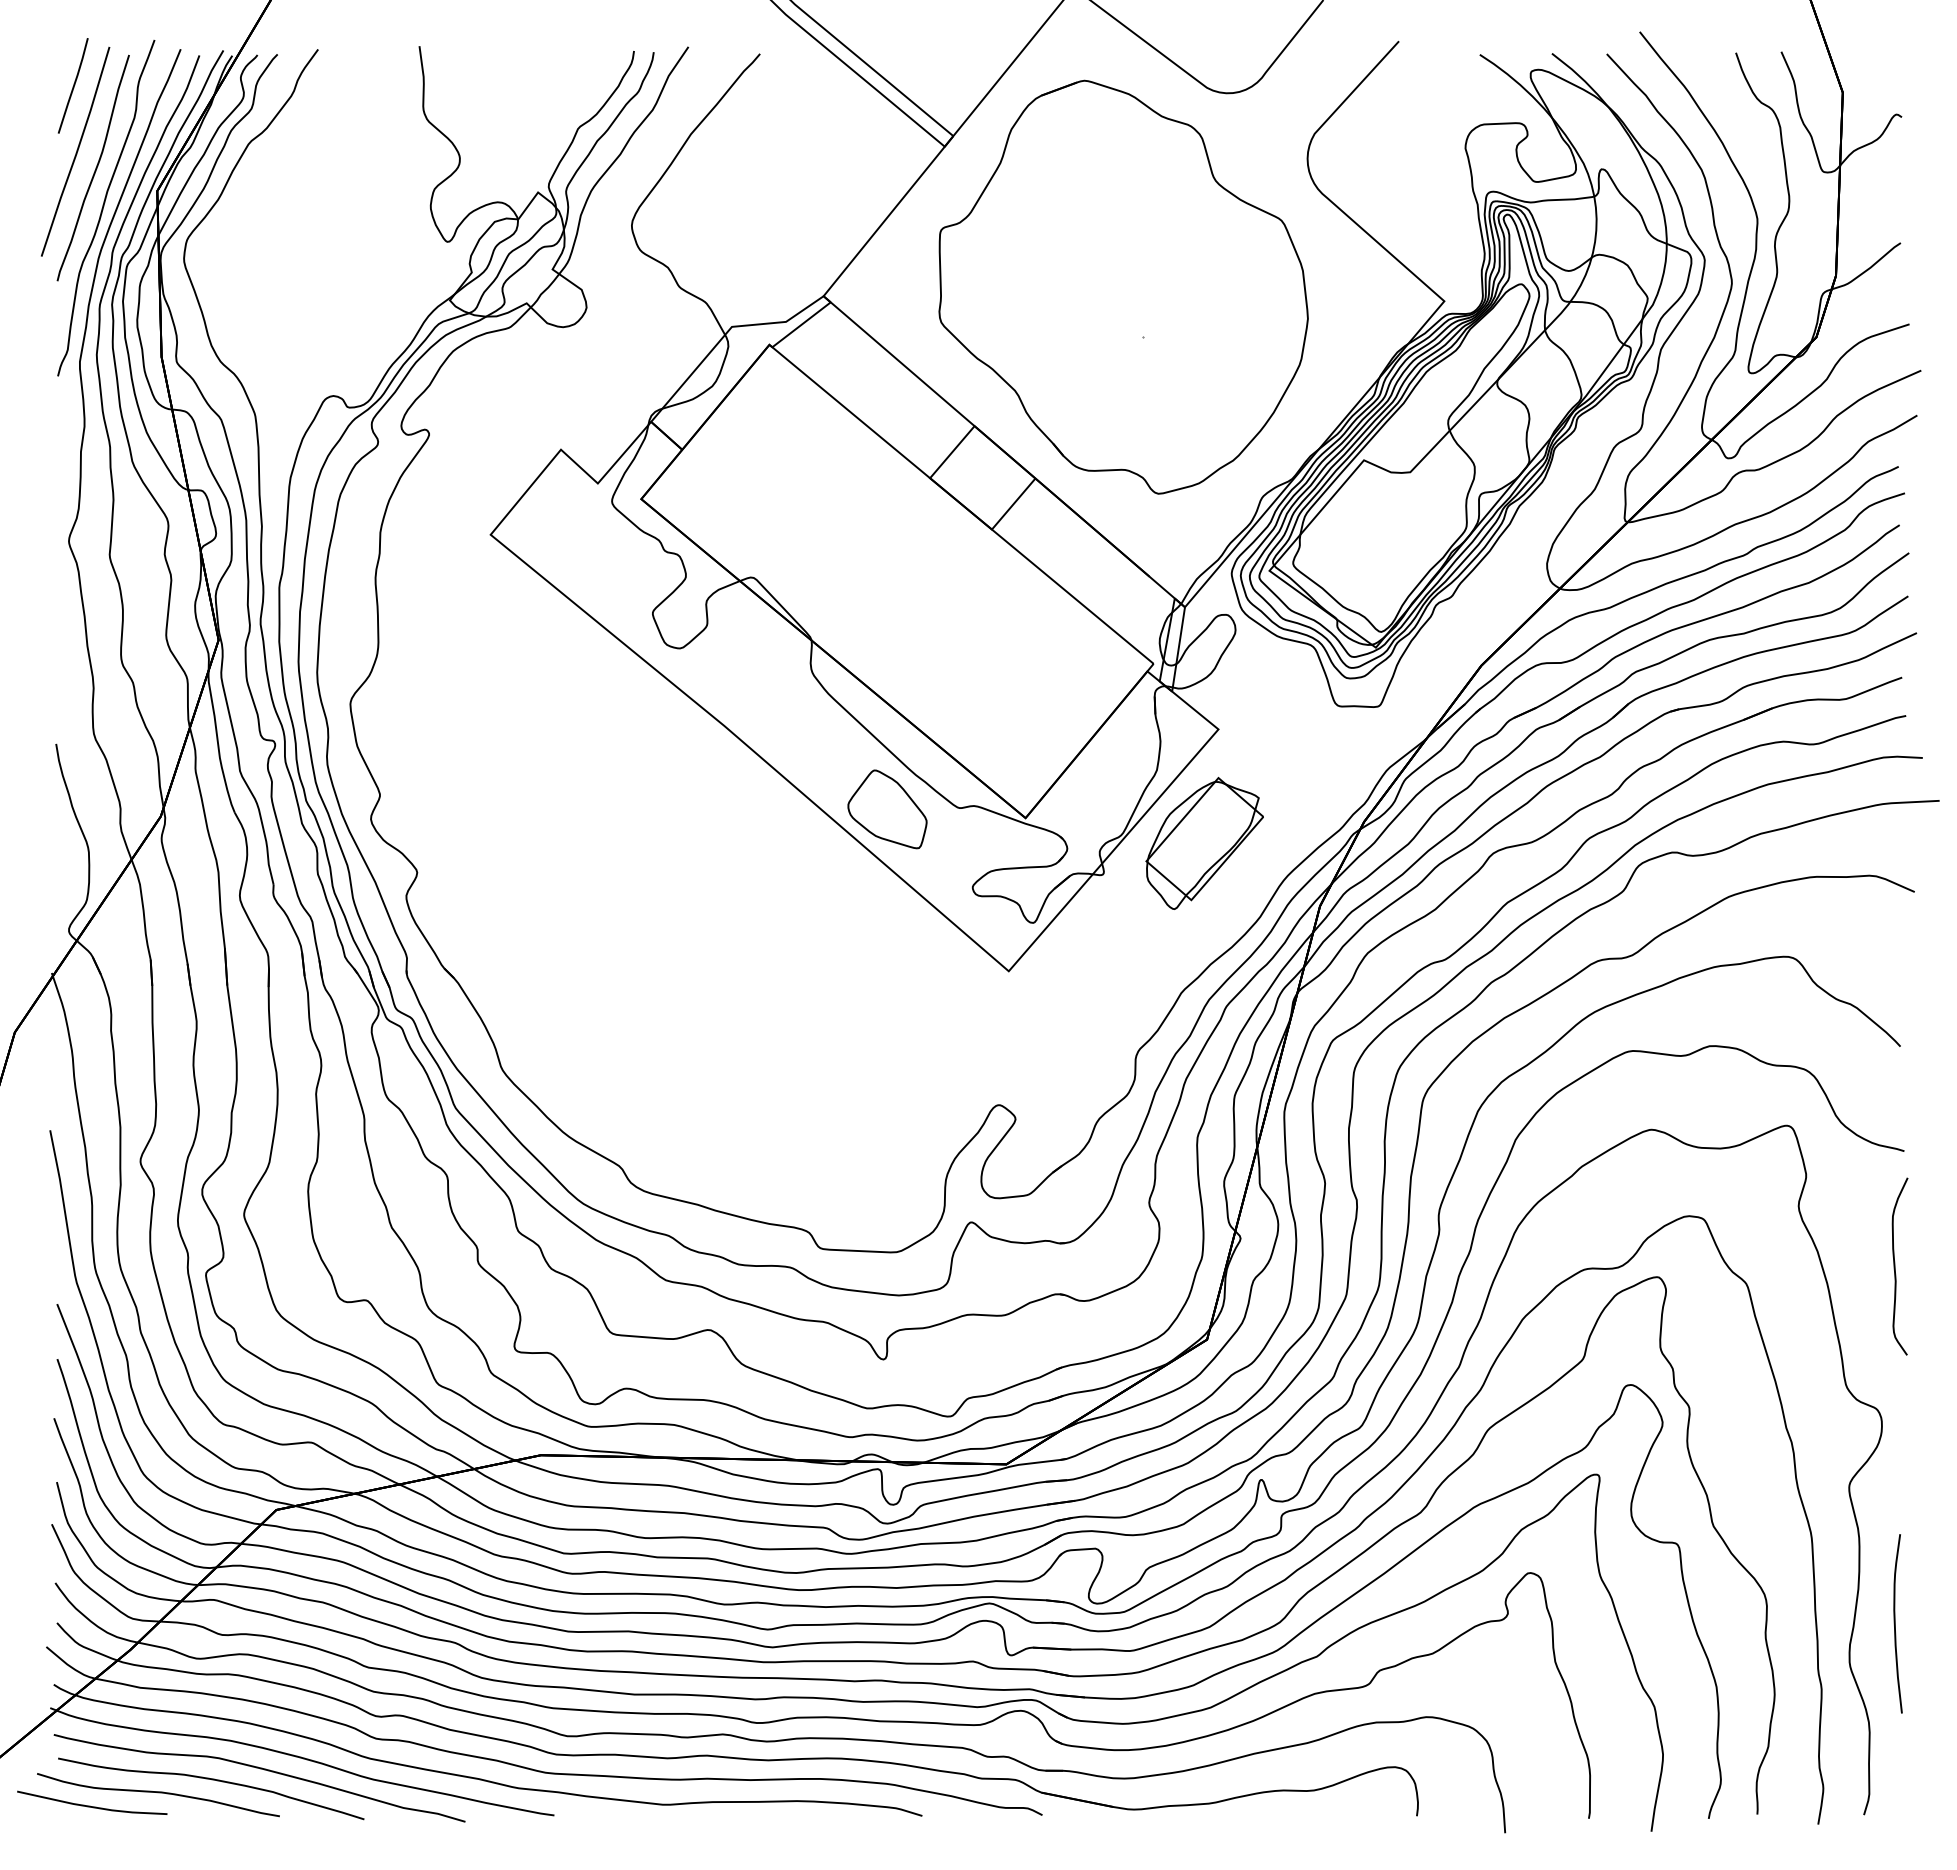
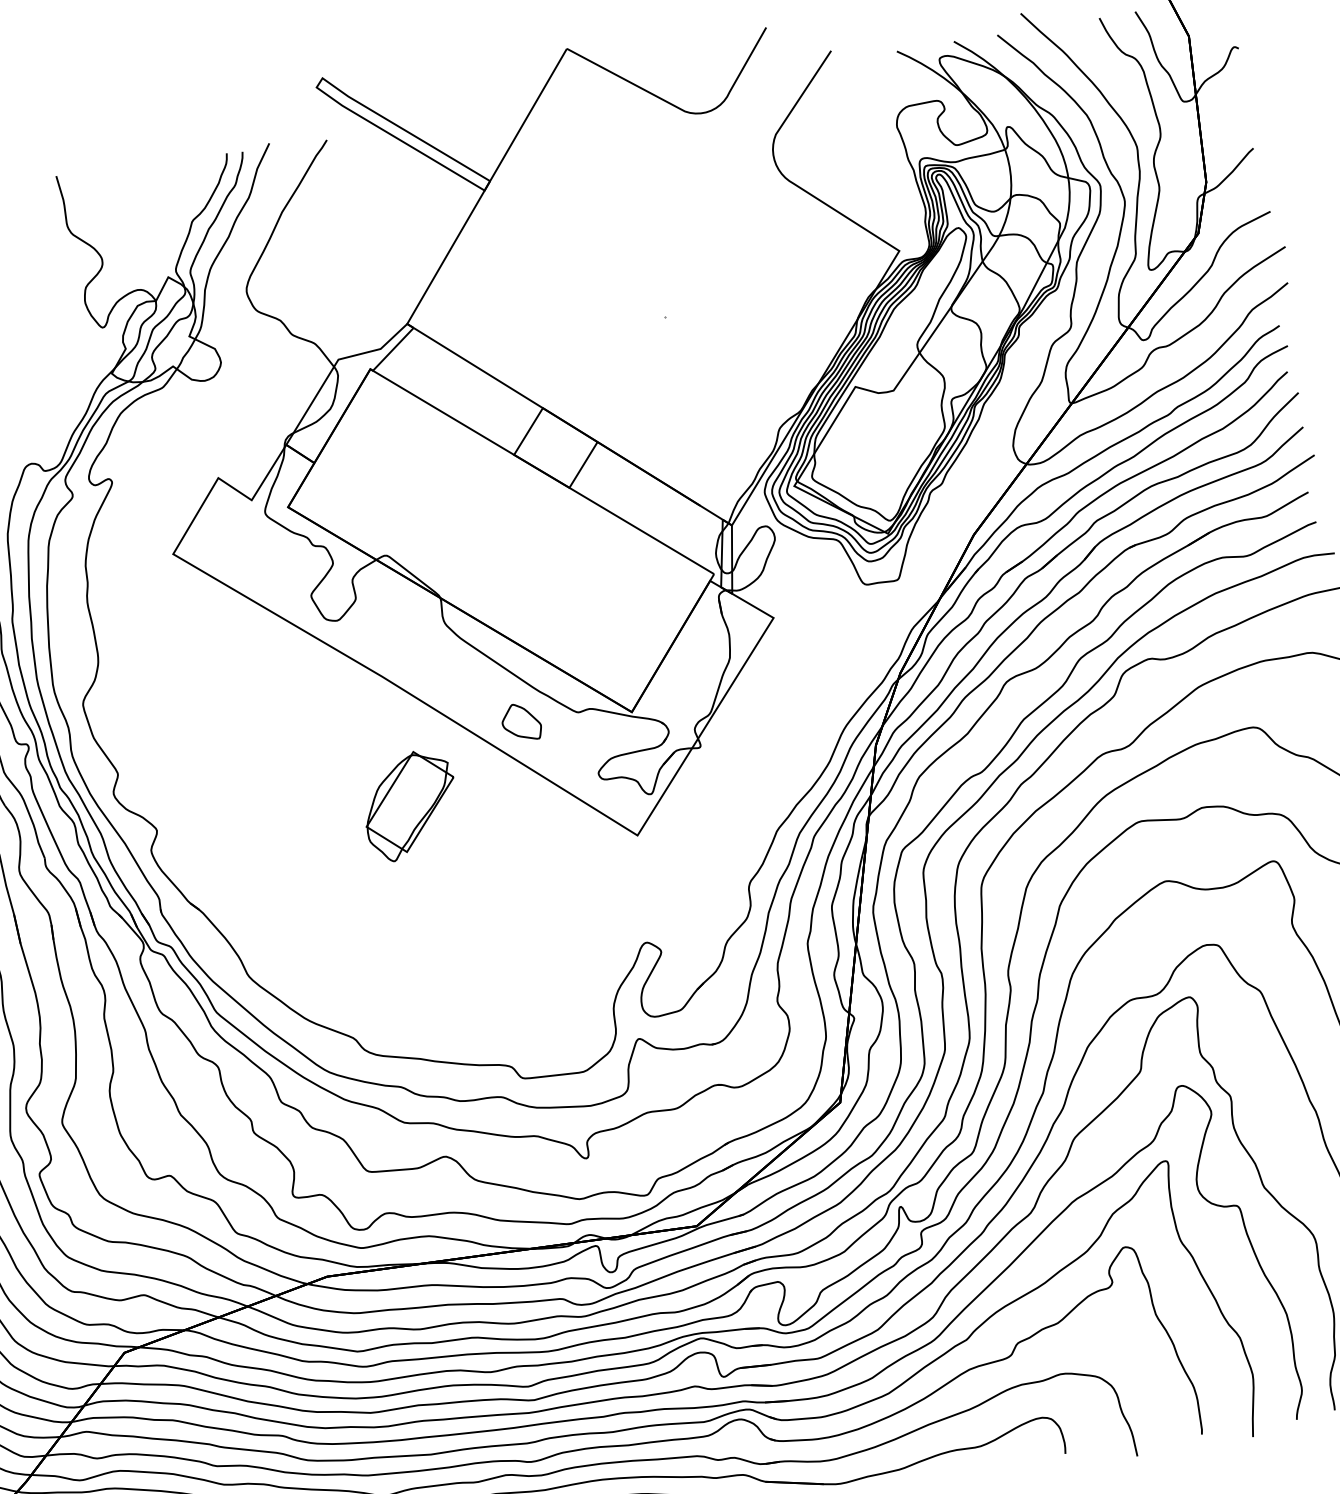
part: (1123, 286) -> (643, 279), removed
part: (887, 809) -> (521, 722), size x0.6
part: (1204, 843) -> (410, 805), moved

